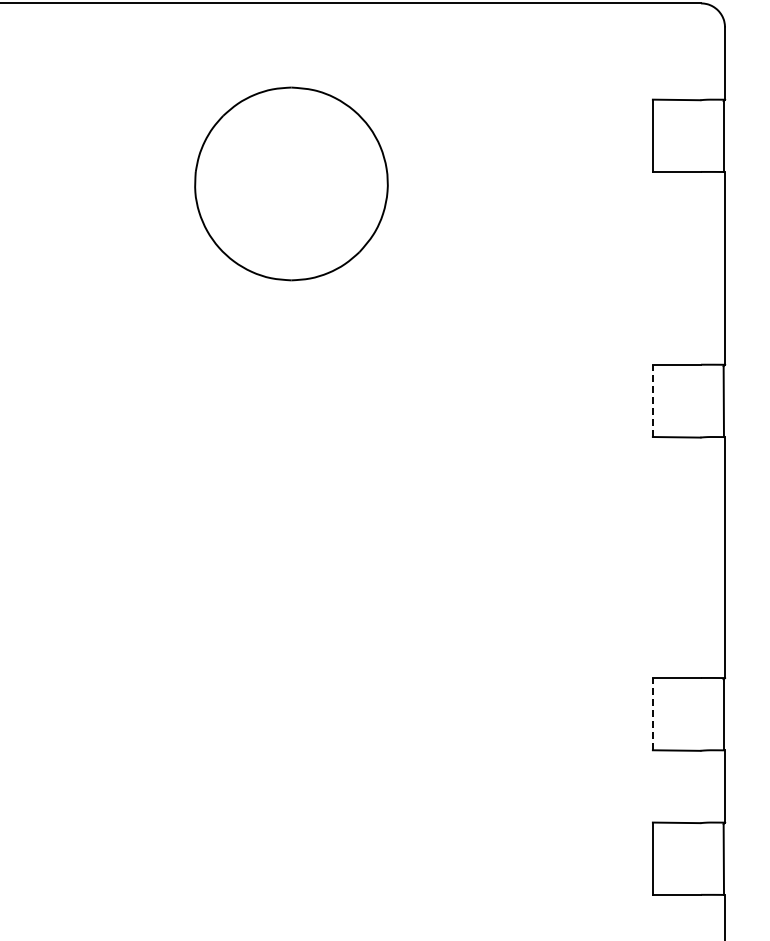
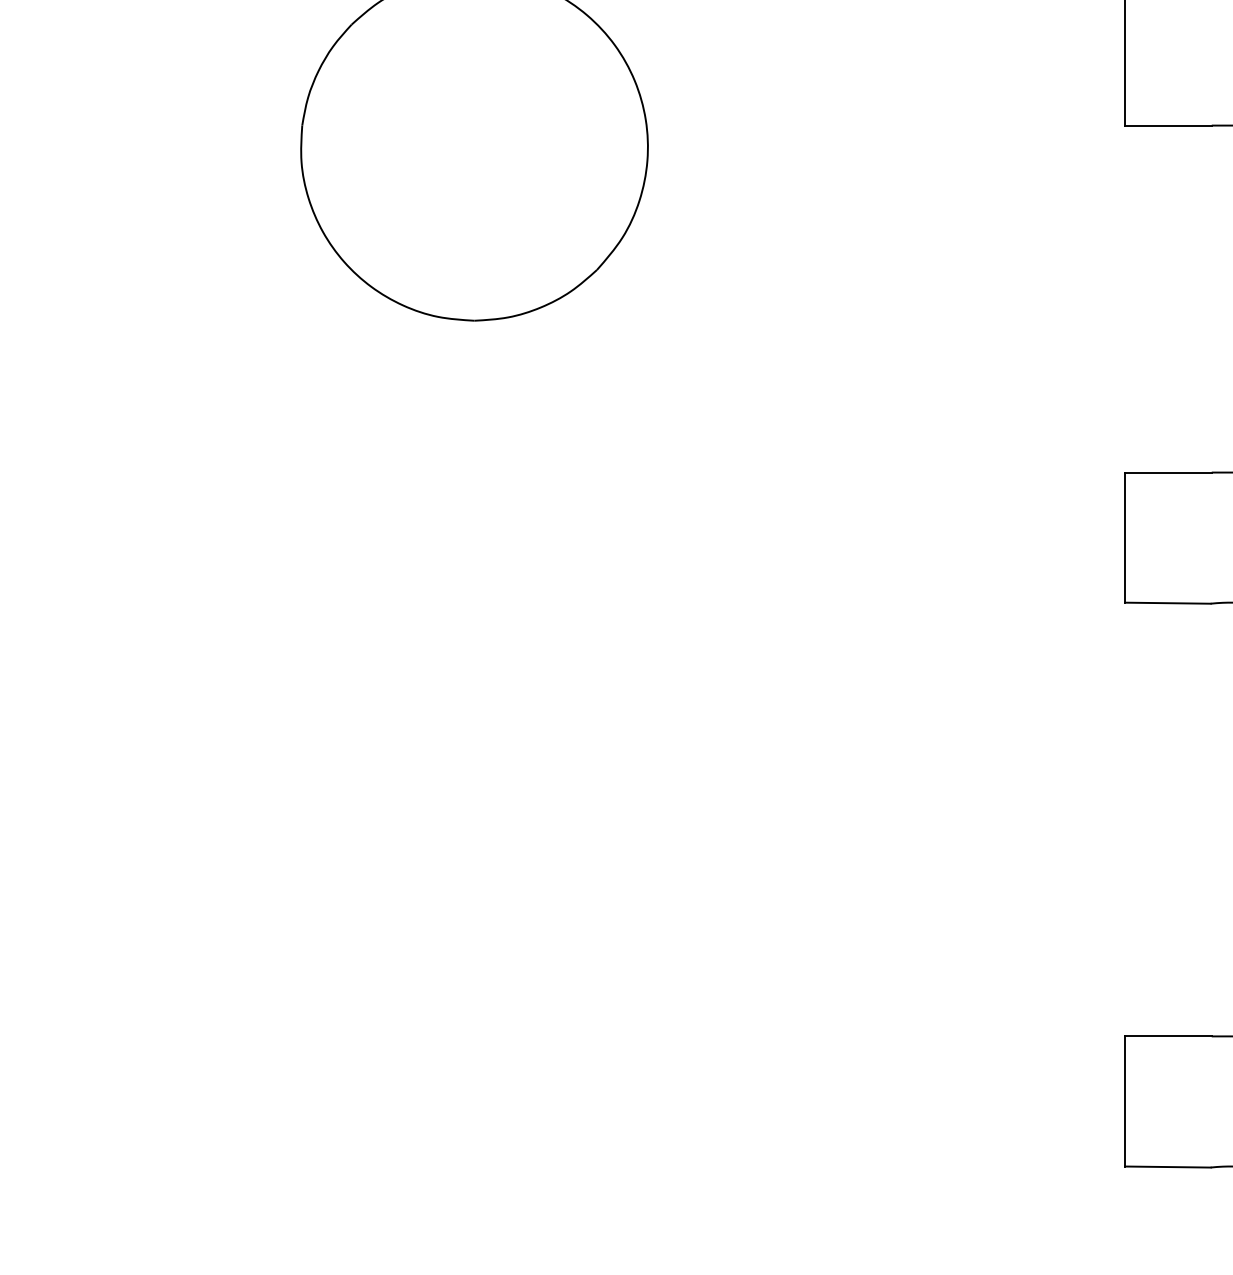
line: (652, 400) -> (1124, 536), dashed -> solid
line: (652, 713) -> (1124, 1100), dashed -> solid

